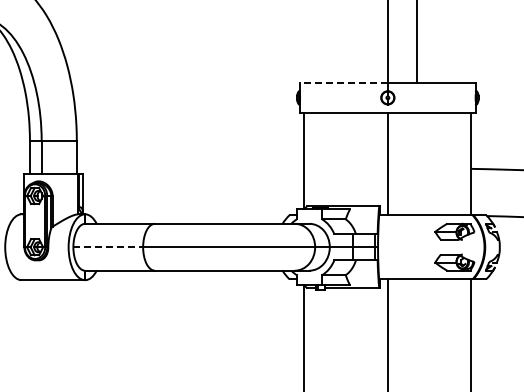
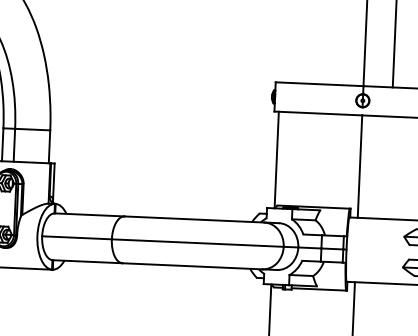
line: (343, 83) -> (319, 84), dashed -> solid
line: (108, 247) -> (77, 238), dashed -> solid

